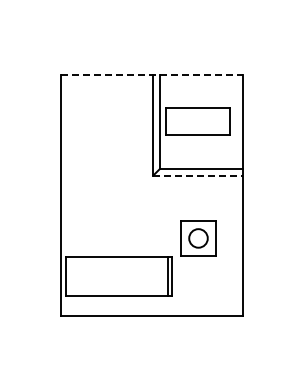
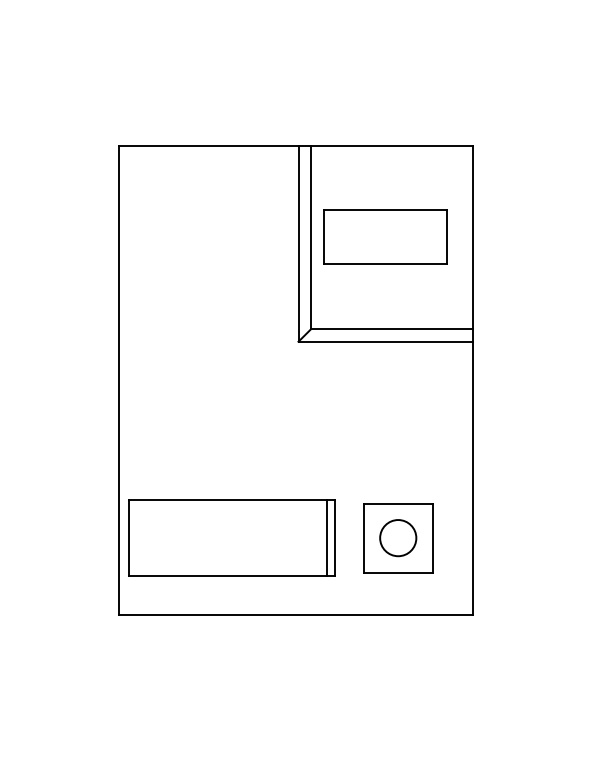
line: (152, 75) -> (296, 146), dashed -> solid
line: (198, 175) -> (386, 341), dashed -> solid
part: (198, 238) -> (398, 538), moved

